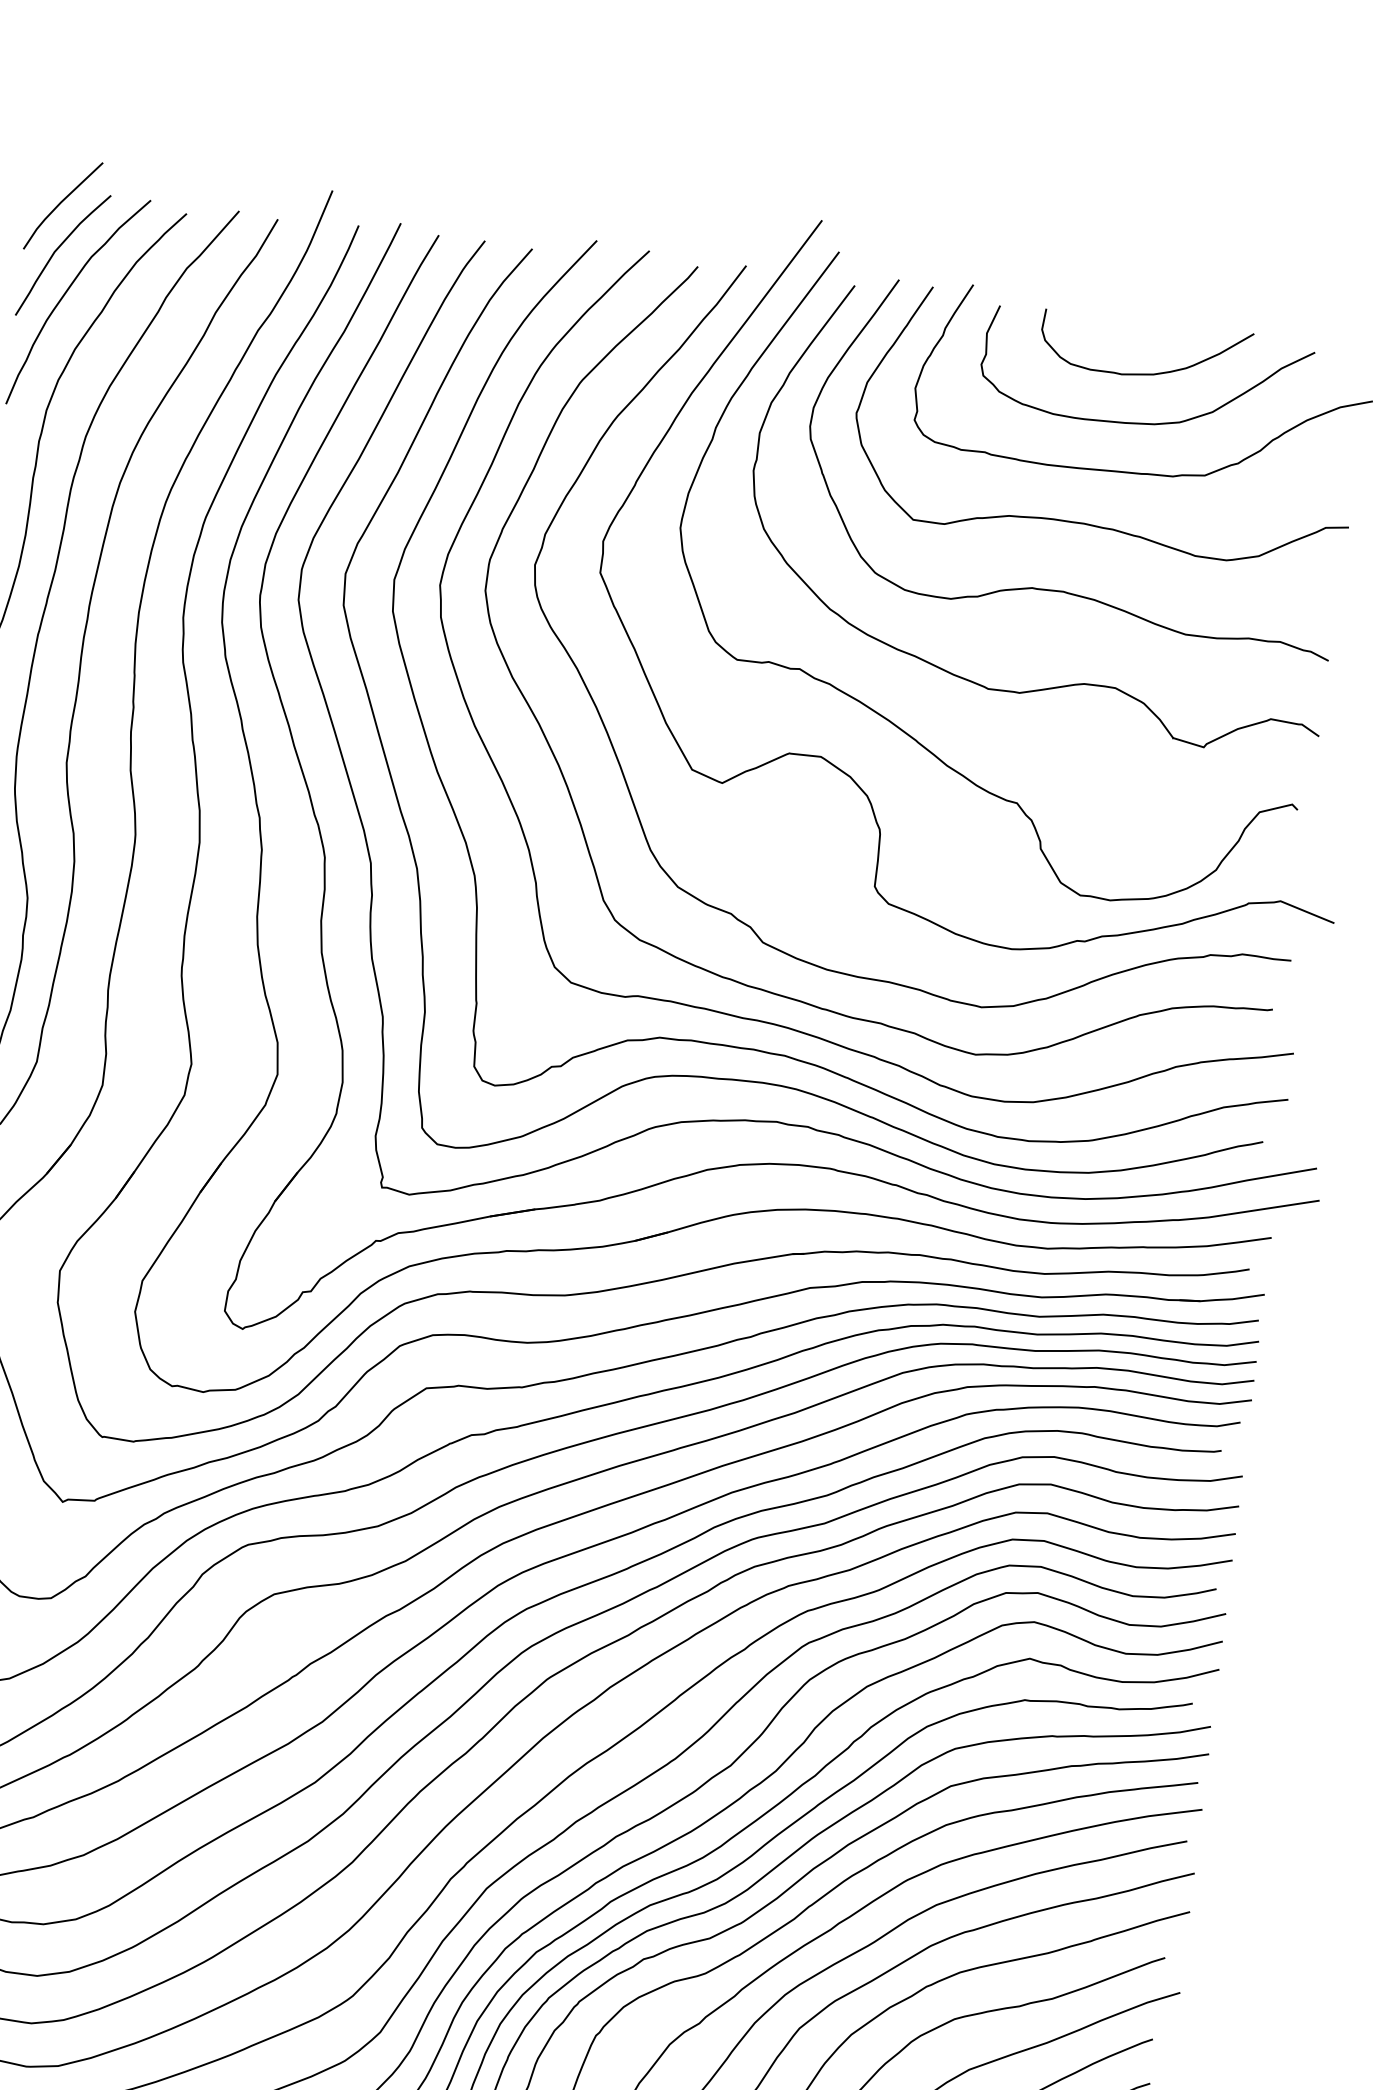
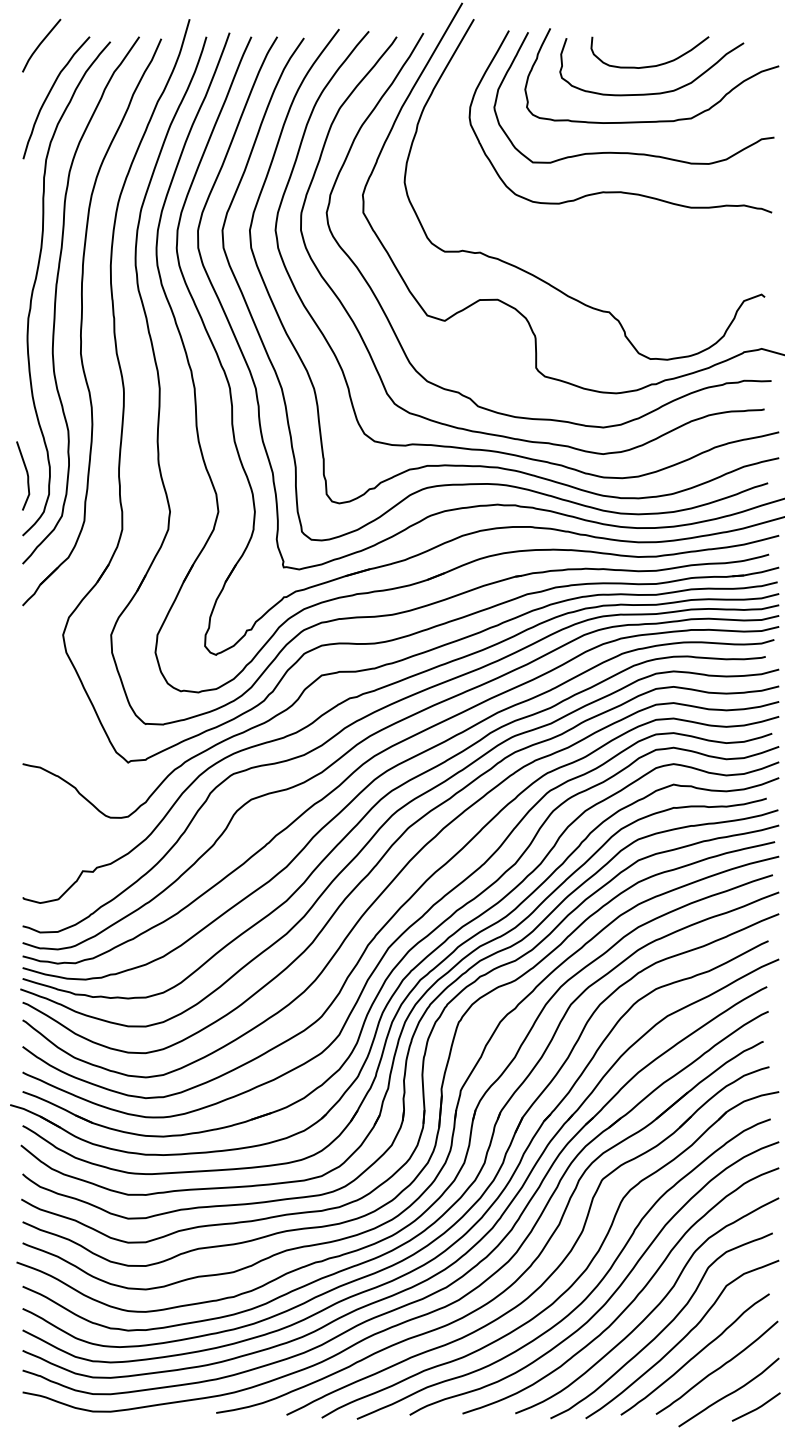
curve: (59, 250) -> (42, 70), removed
curve: (1075, 682) -> (633, 241), removed

